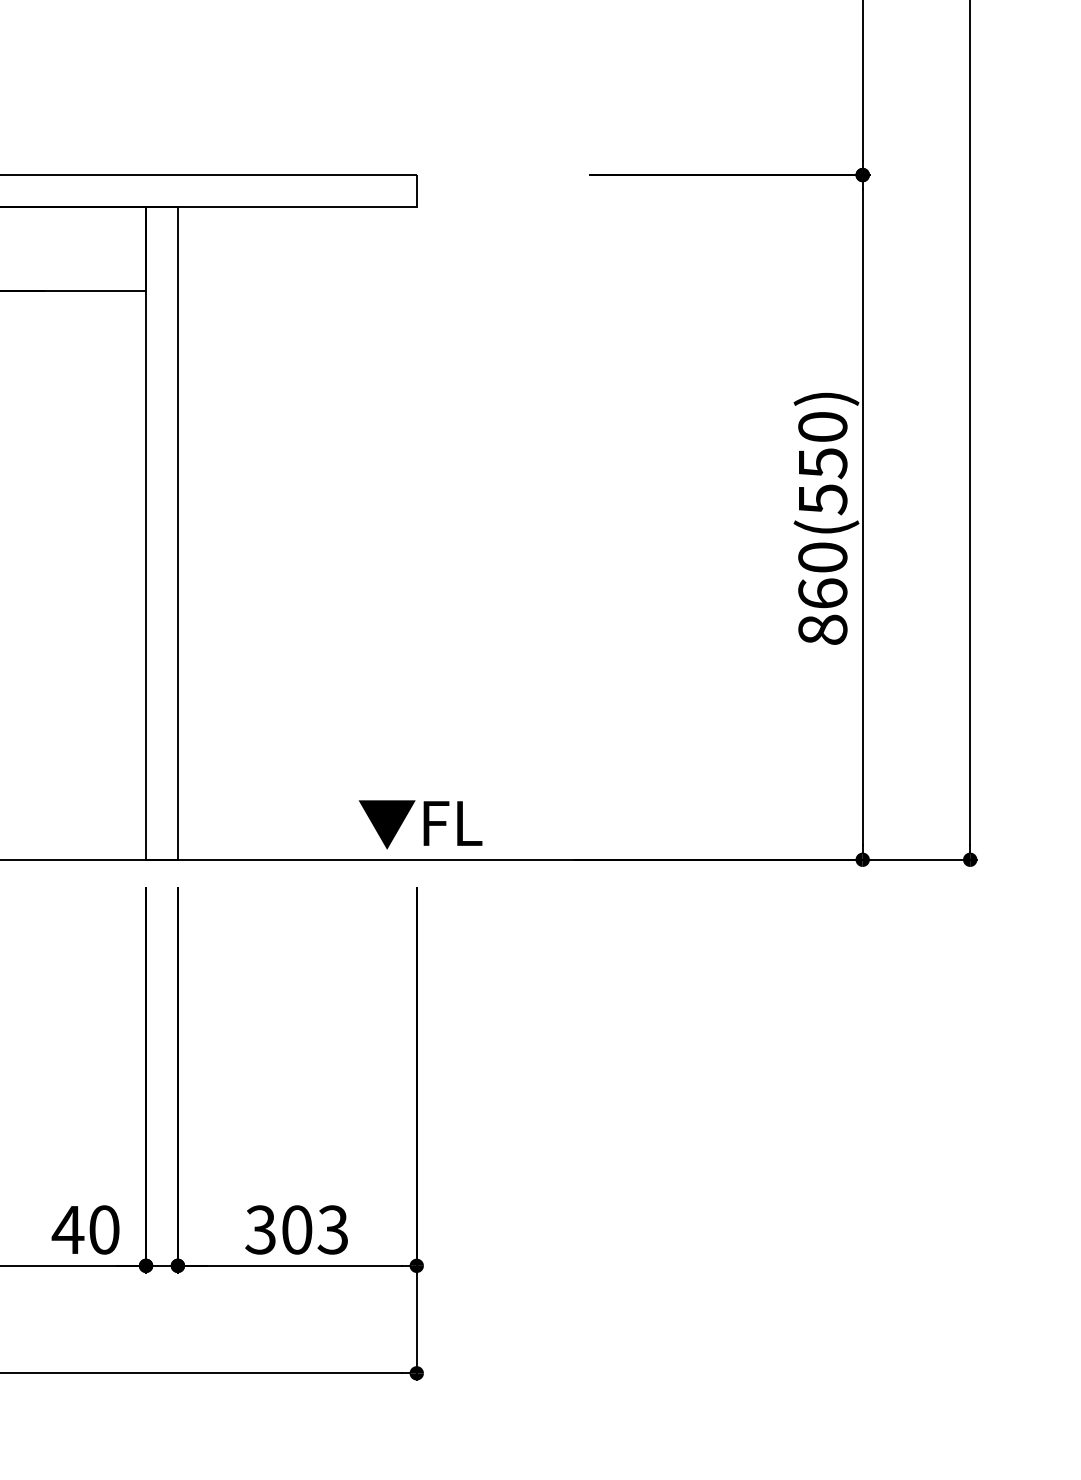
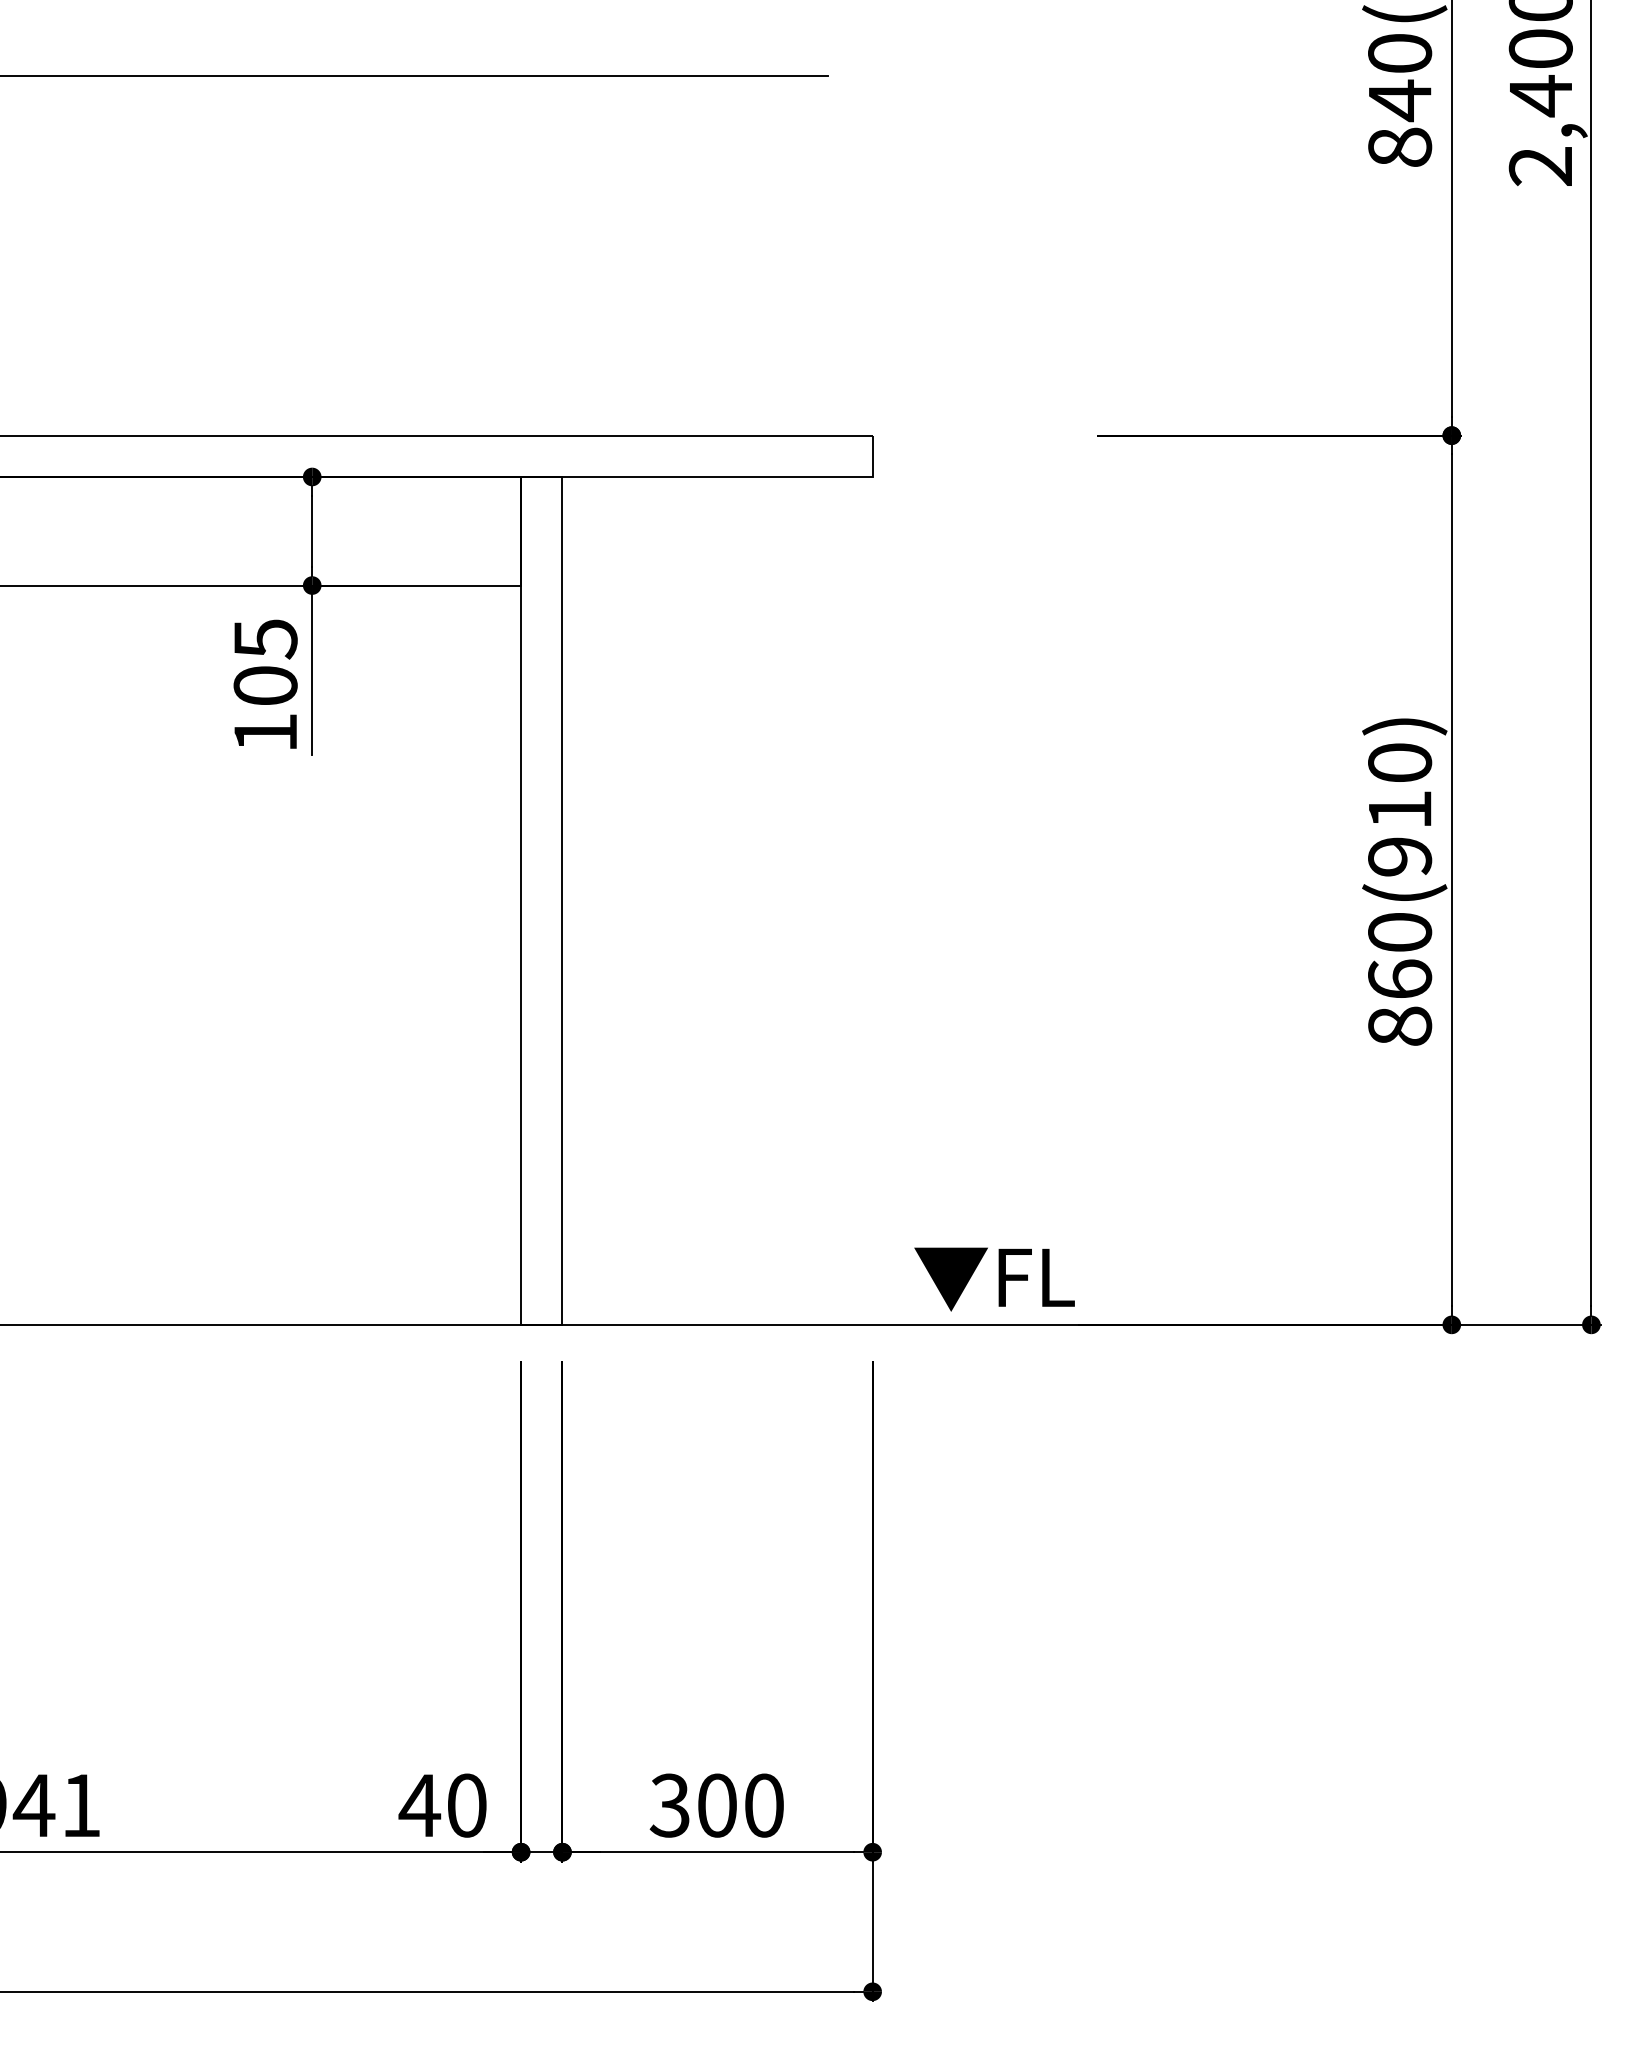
text: (823, 481) -> (1400, 833), 860(550) -> 860(910)
text: (420, 824) -> (994, 1279), moved
text: (332, 1229) -> (763, 1805), 303 -> 300

